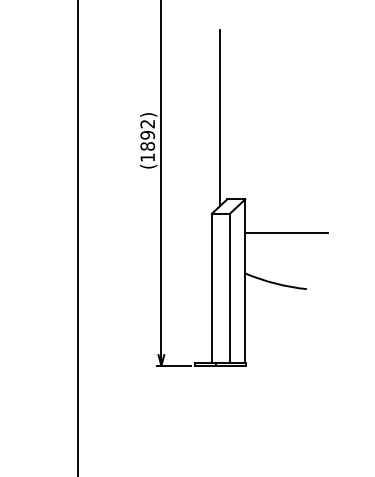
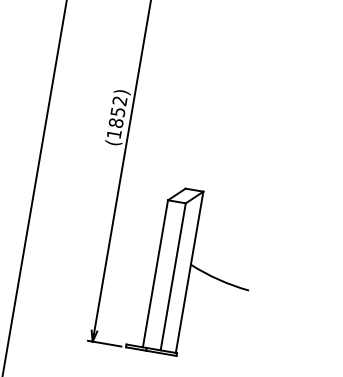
line: (220, 118) -> (192, 107), removed
text: (147, 135) -> (117, 112), (1892) -> (1852)
line: (286, 233) -> (238, 232), removed

